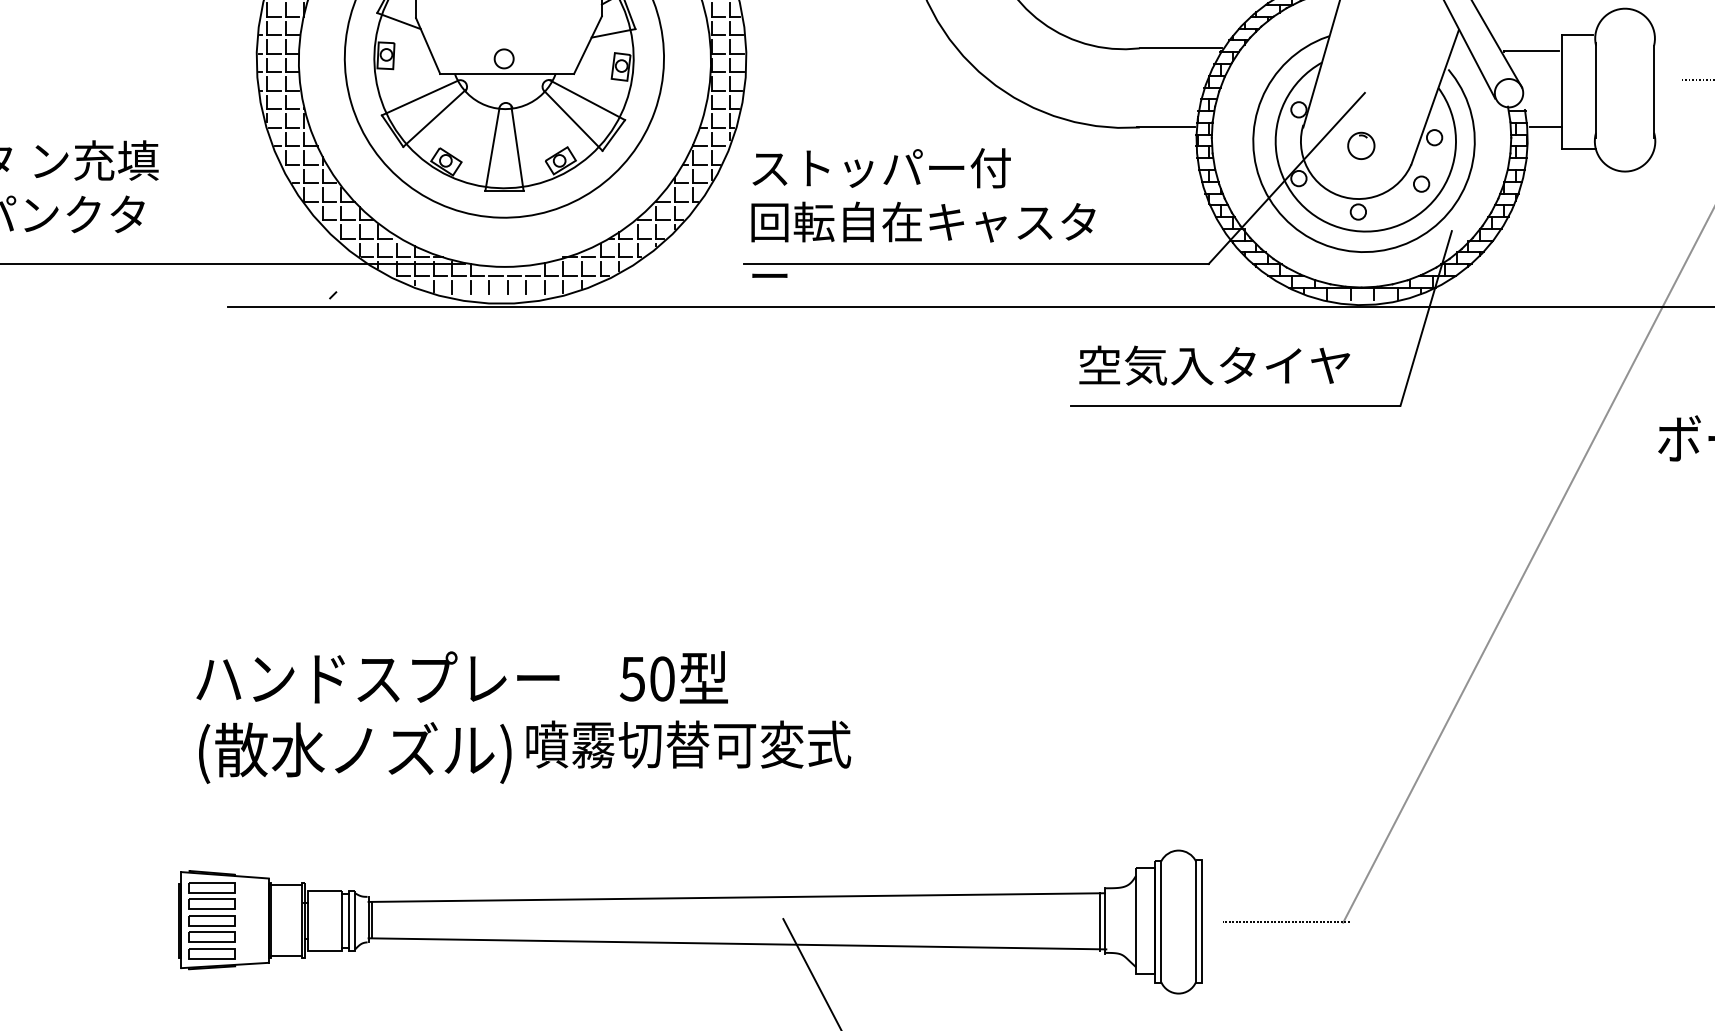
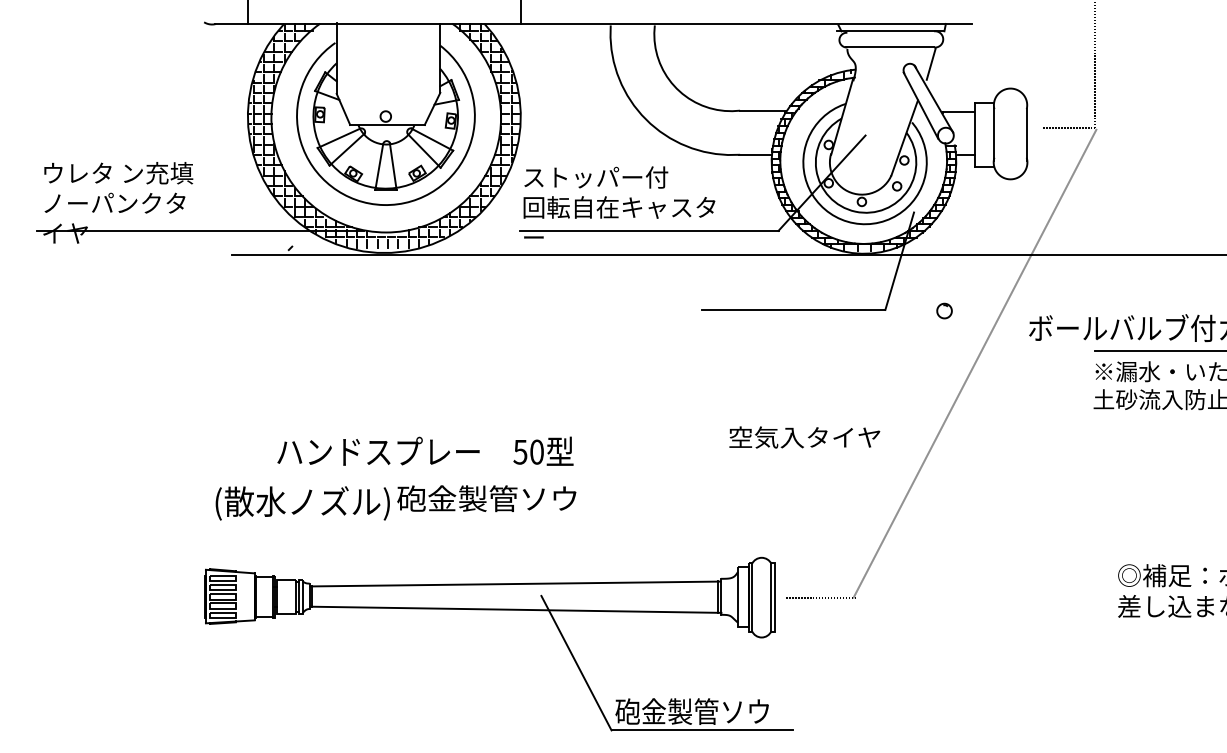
part: (1361, 144) -> (944, 310), moved
text: (1214, 365) -> (804, 437), moved
text: (462, 675) -> (425, 450), moved
text: (688, 744) -> (488, 498), 噴霧切替可変式 -> 砲金製管ソウ

